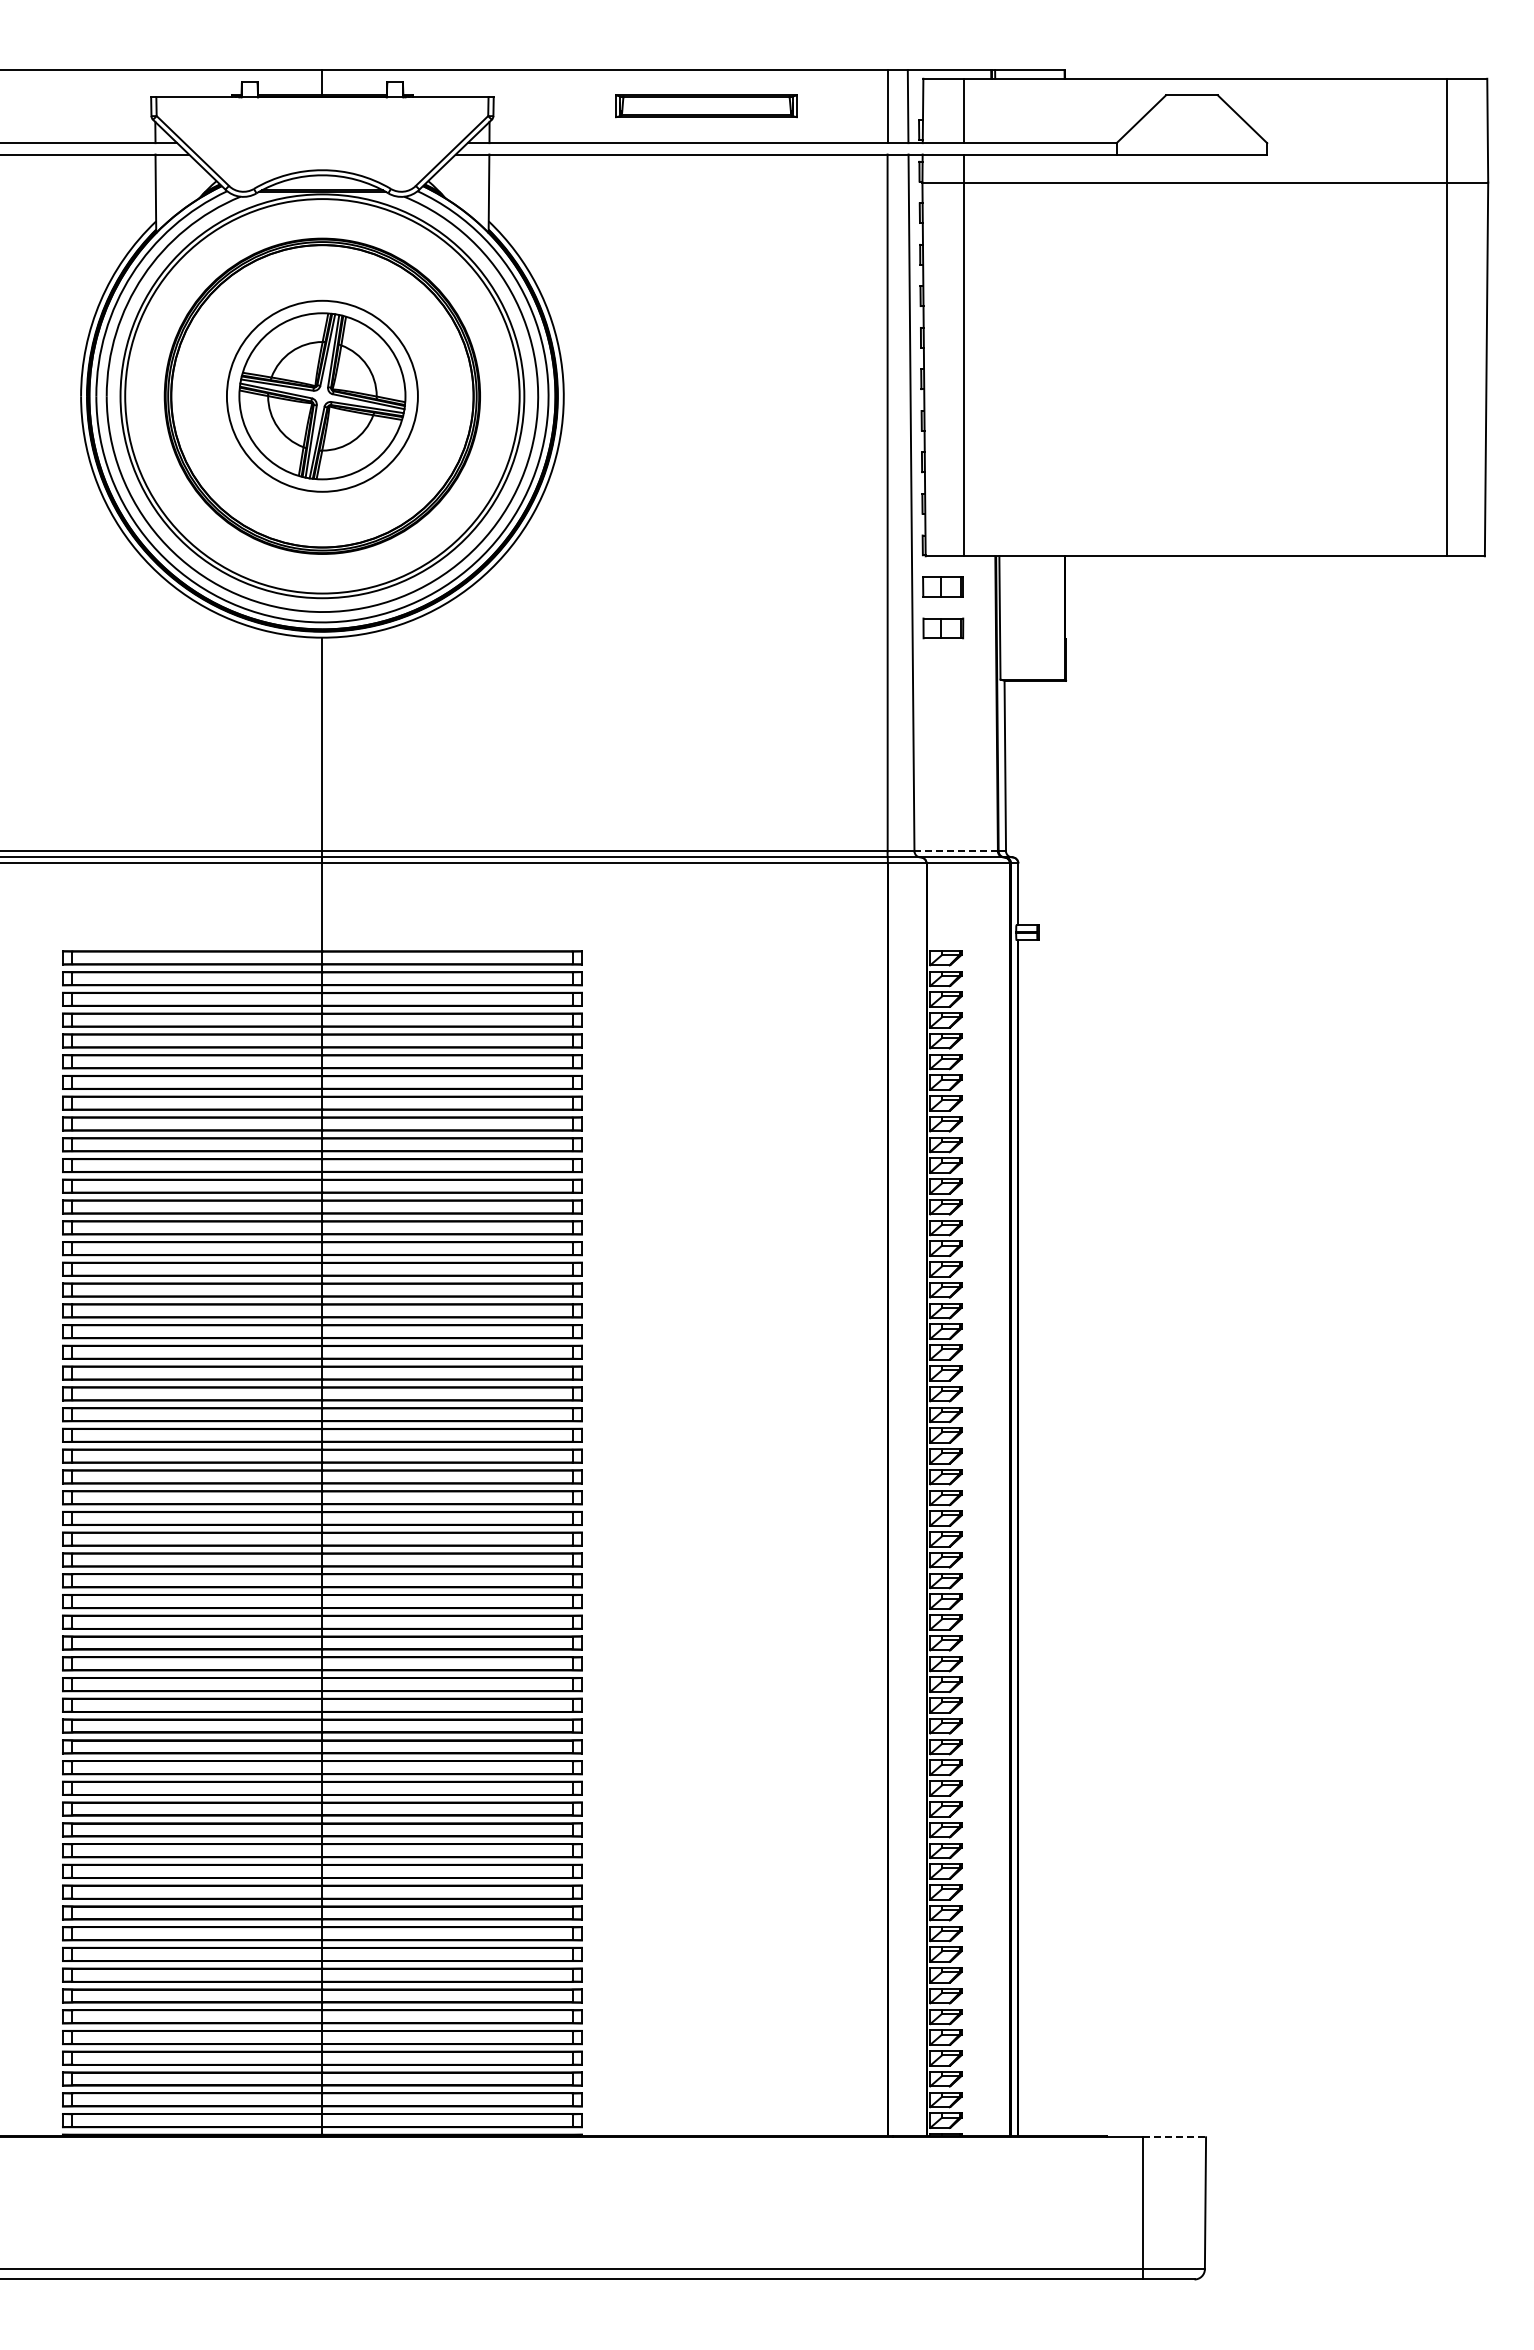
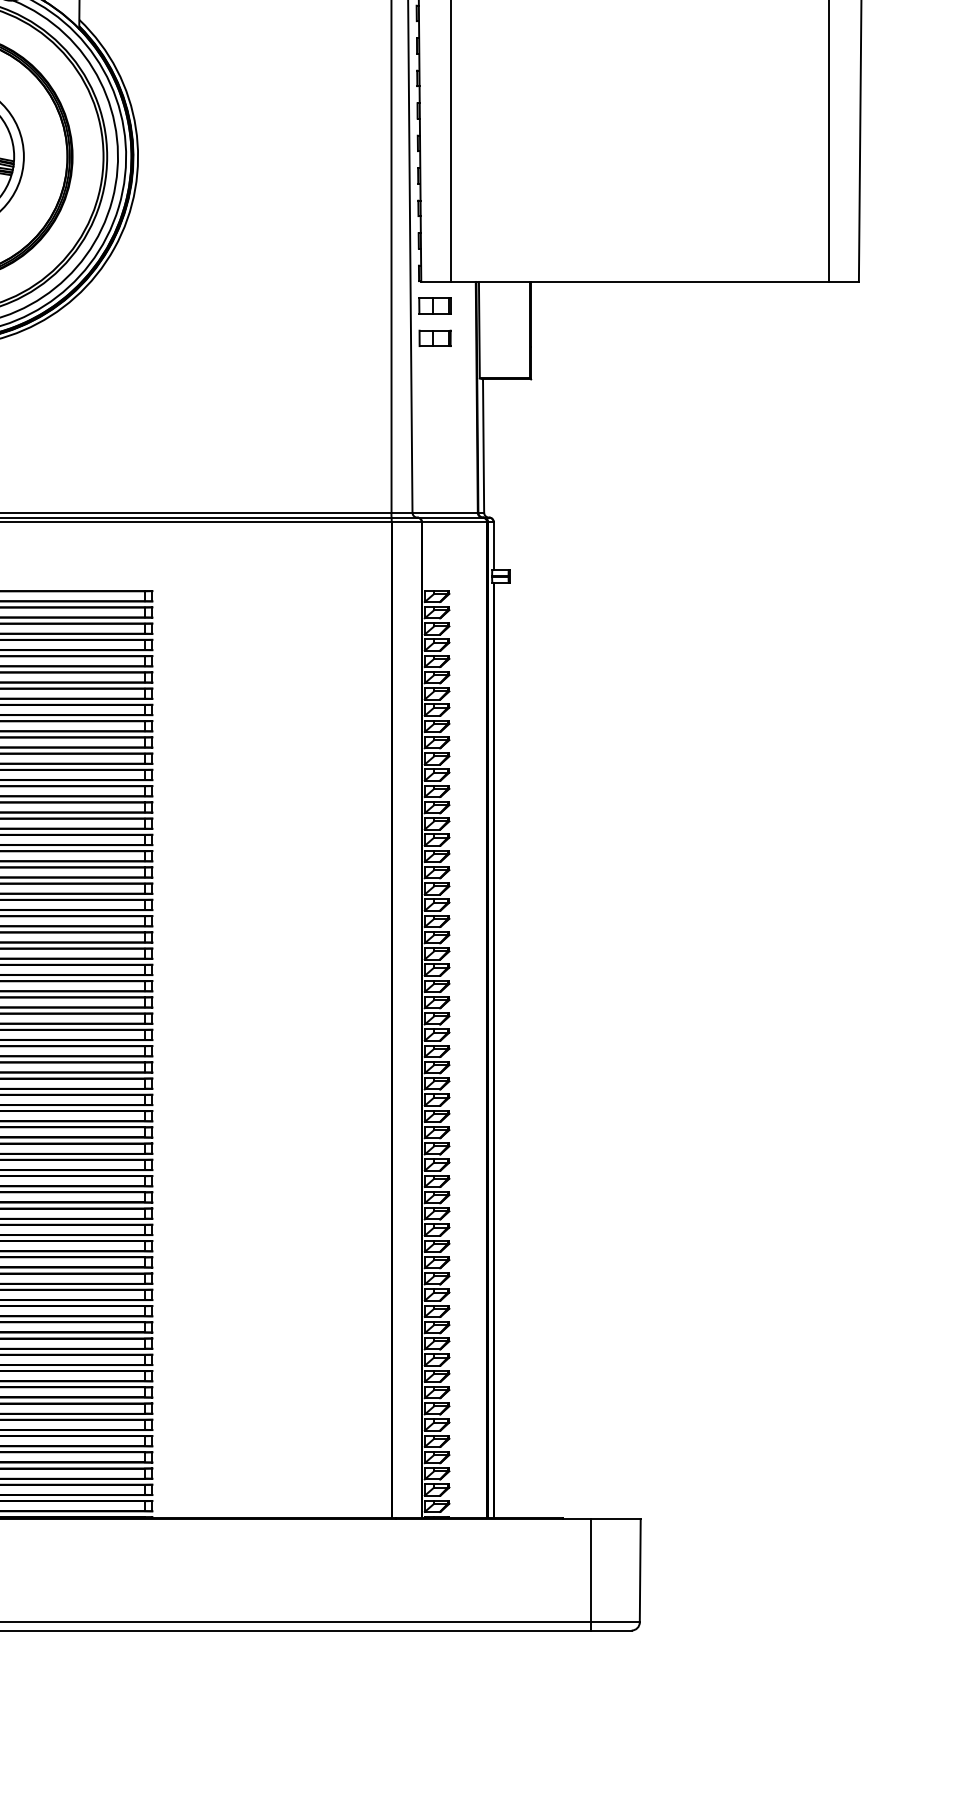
line: (956, 851) -> (445, 512), dashed -> solid
line: (1174, 2137) -> (616, 1519), dashed -> solid

